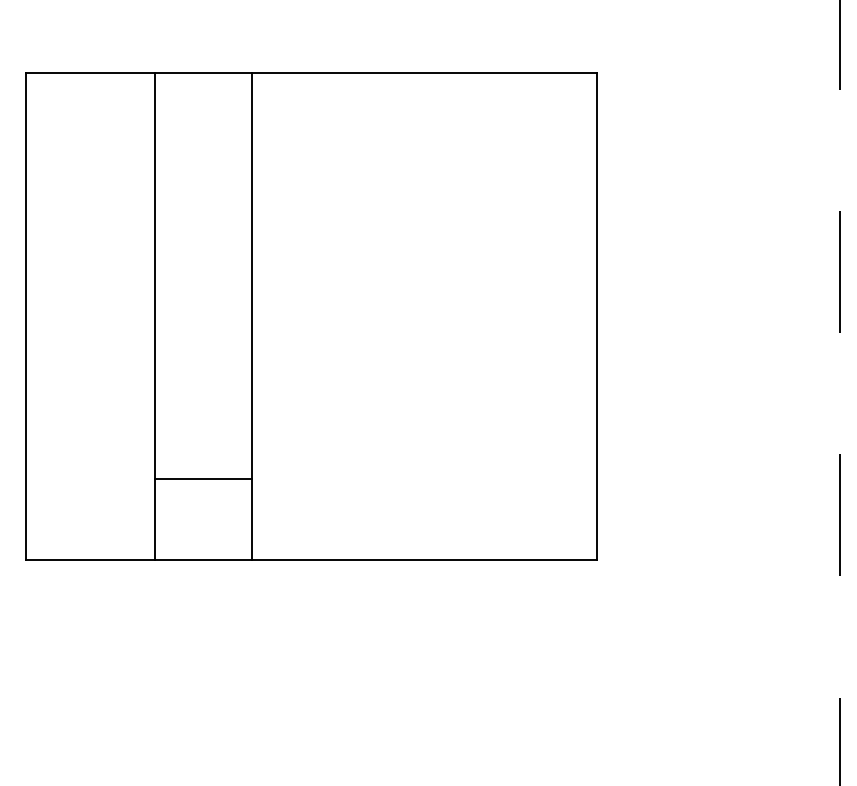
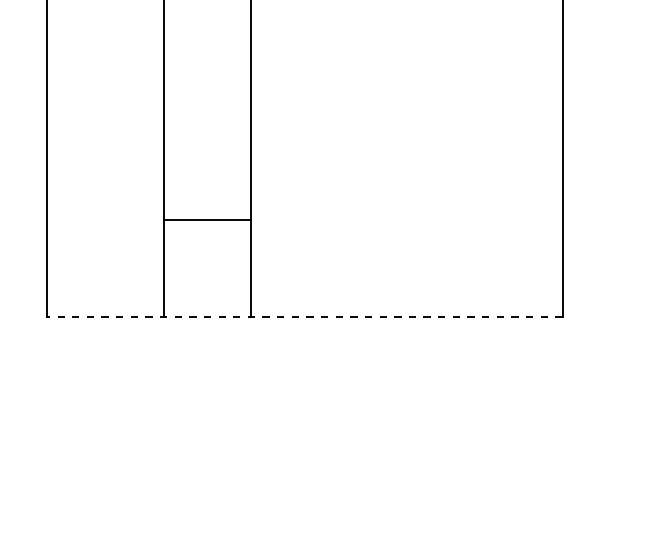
line: (203, 478) -> (207, 219), moved
line: (311, 559) -> (304, 316), solid -> dashed

